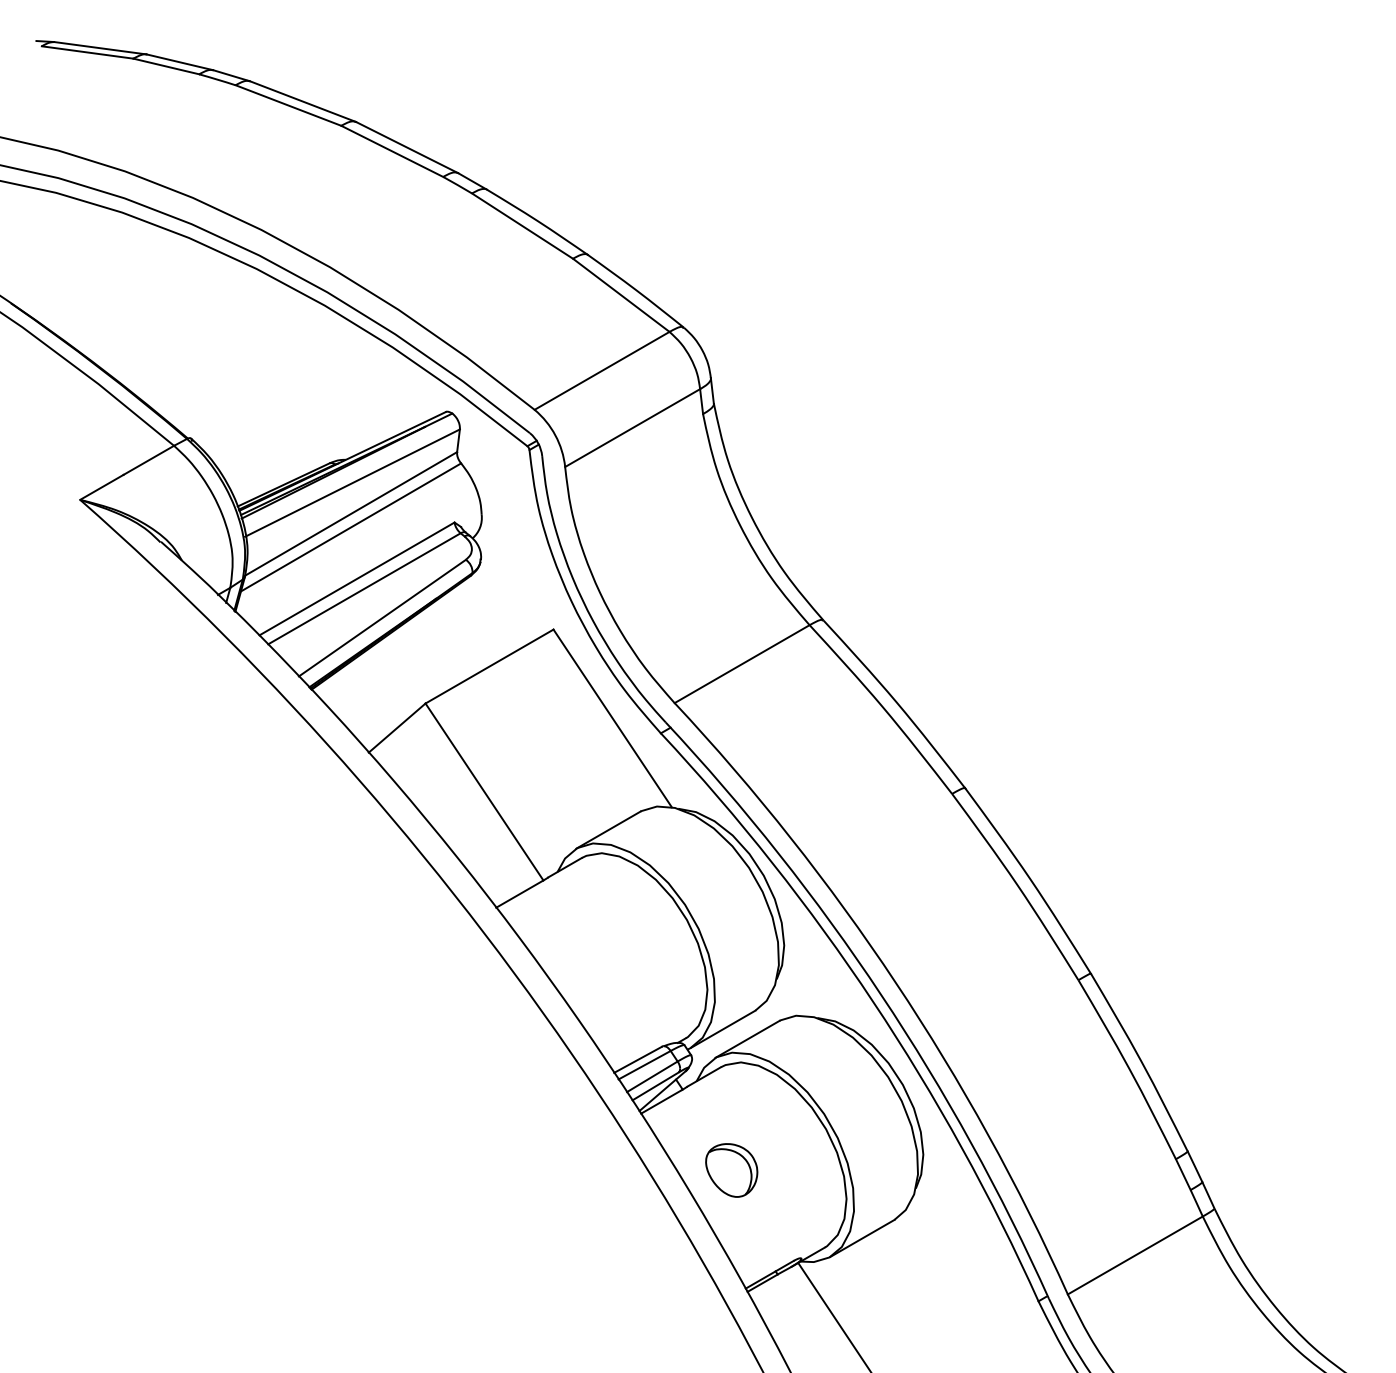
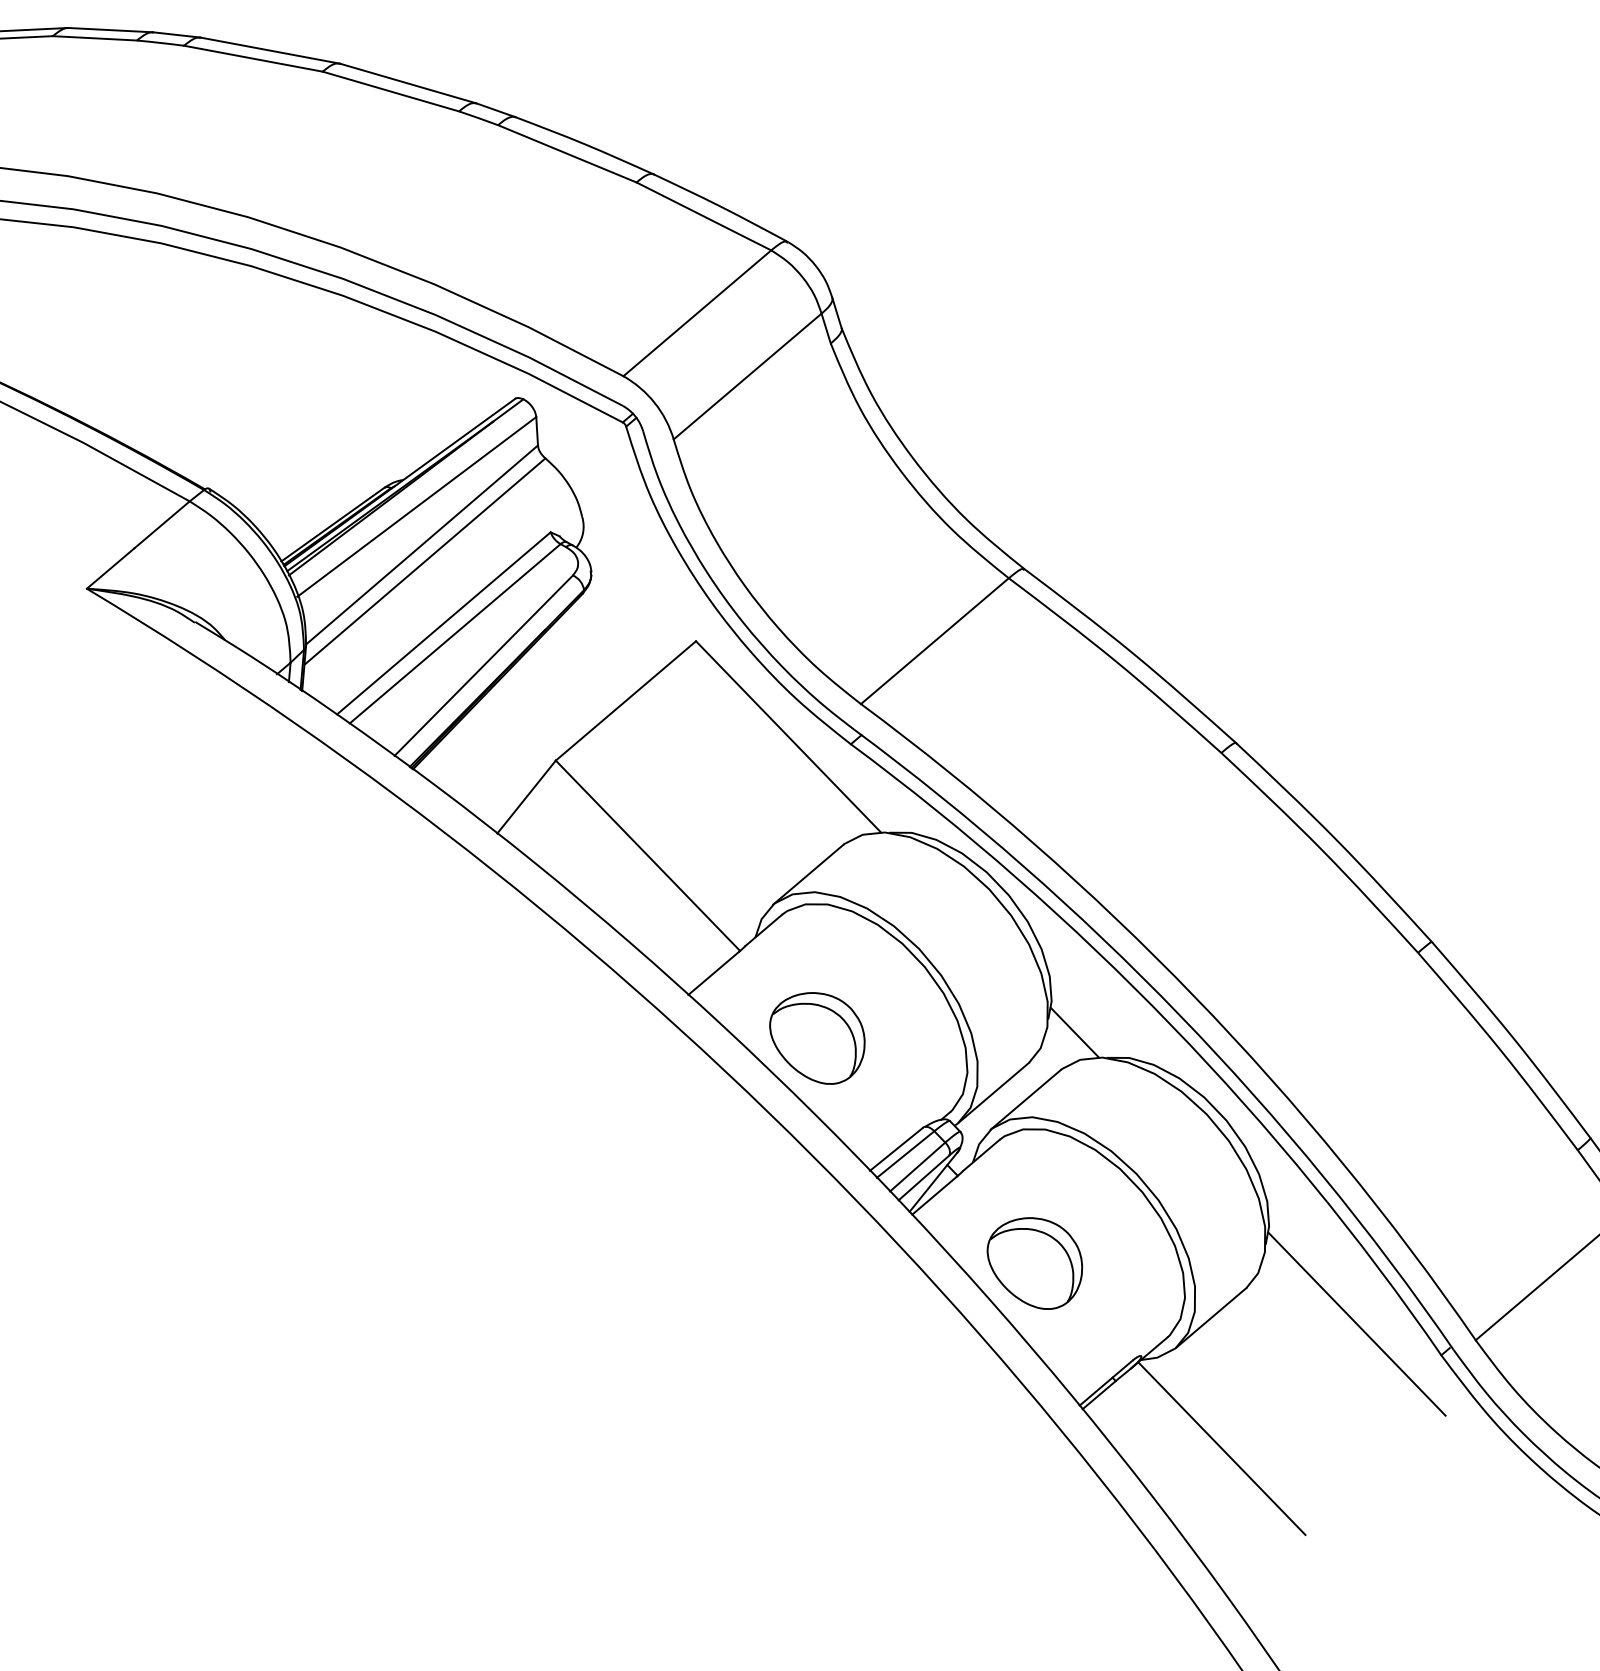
part: (592, 960) -> (818, 1037), added
line: (795, 993) -> (1074, 1032), added
part: (731, 1170) -> (1035, 1264), size x1.43
line: (976, 1264) -> (1357, 1324), added

